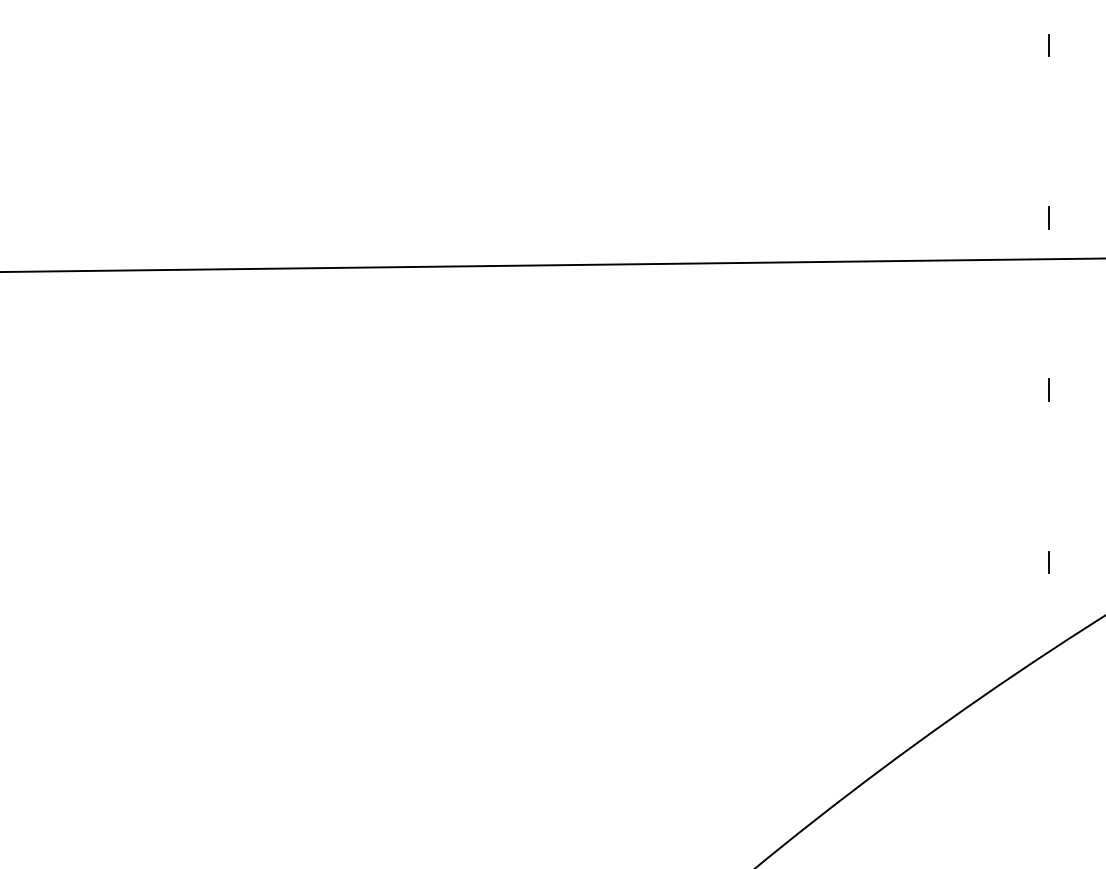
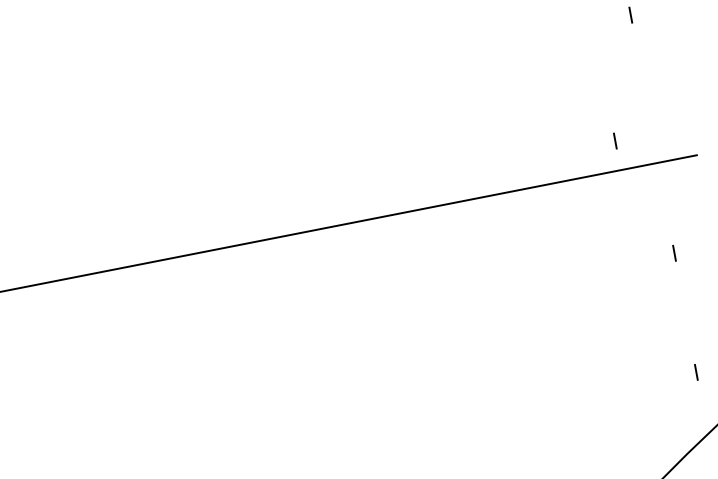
line: (1048, 217) -> (614, 140), moved

